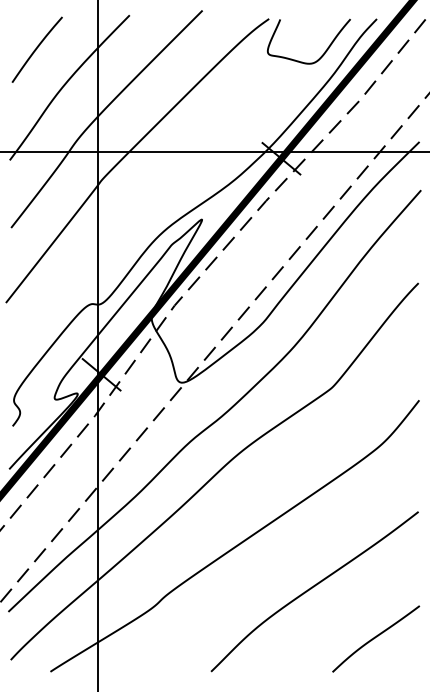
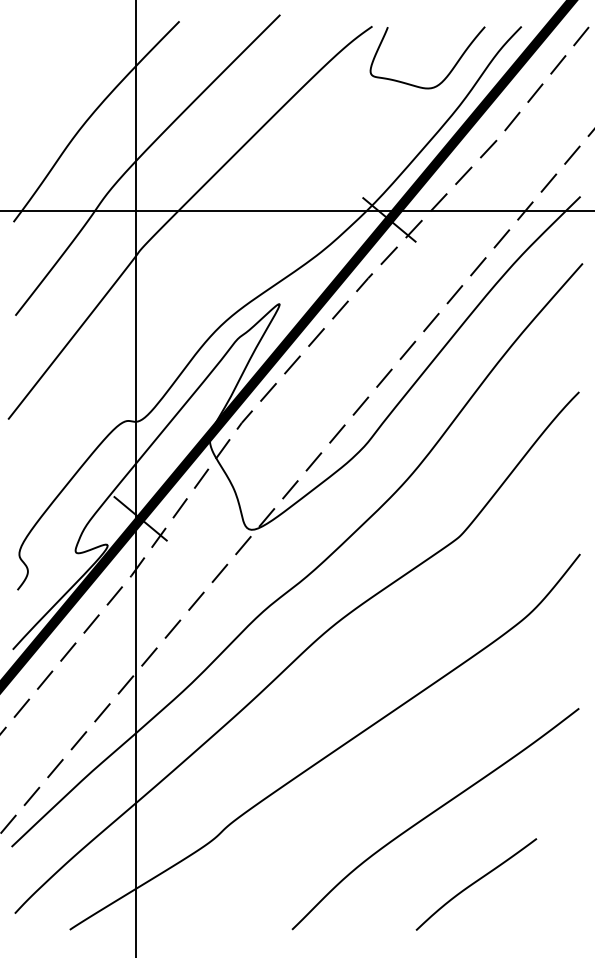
curve: (37, 48) -> (51, 67), removed
curve: (375, 638) -> (475, 883), moved

